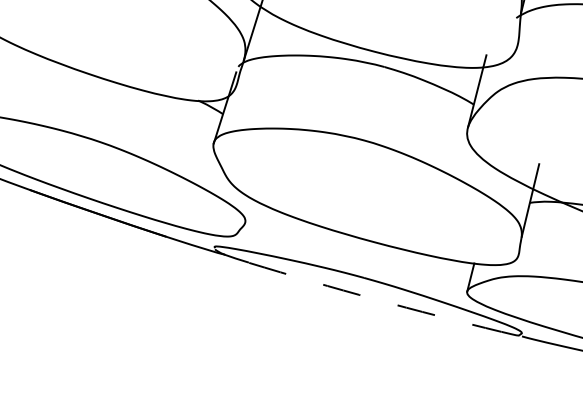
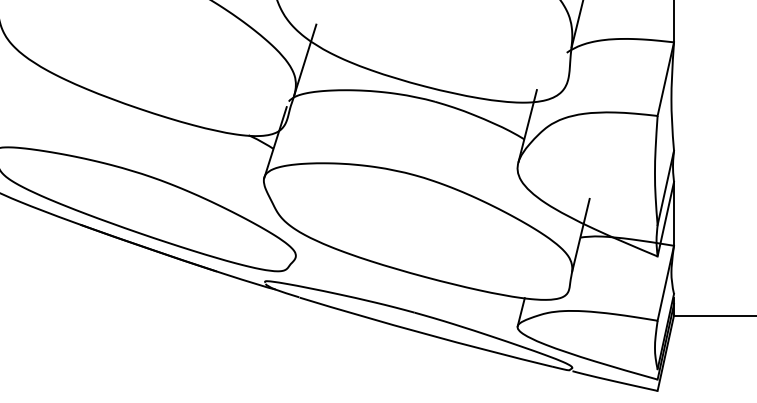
arc: (375, 298) -> (425, 333), dashed -> solid

